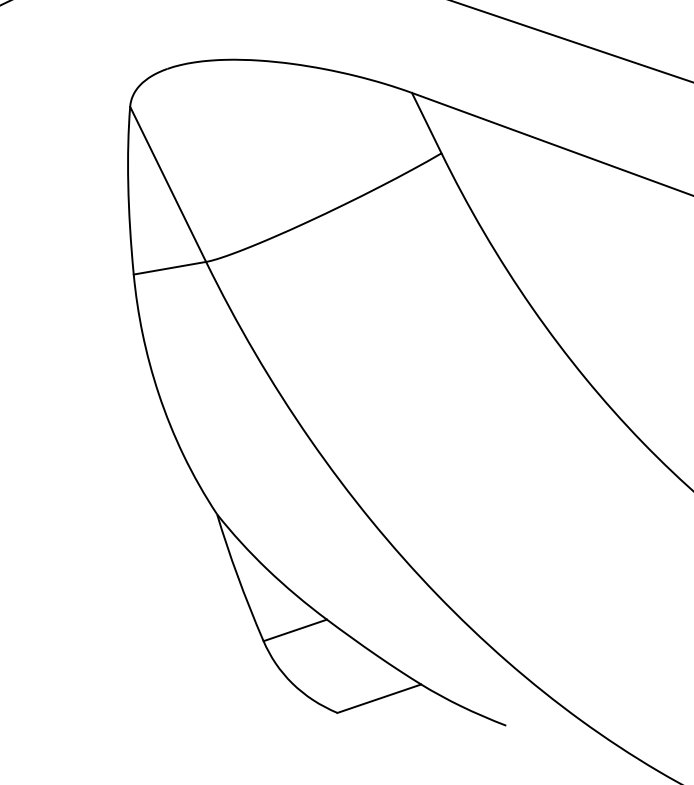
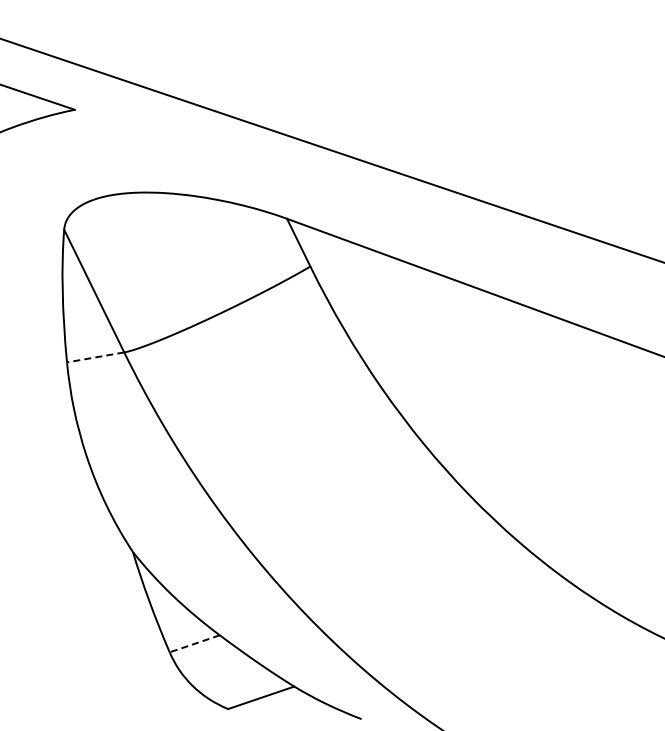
line: (169, 268) -> (95, 357), solid -> dashed
line: (294, 630) -> (194, 643), solid -> dashed

